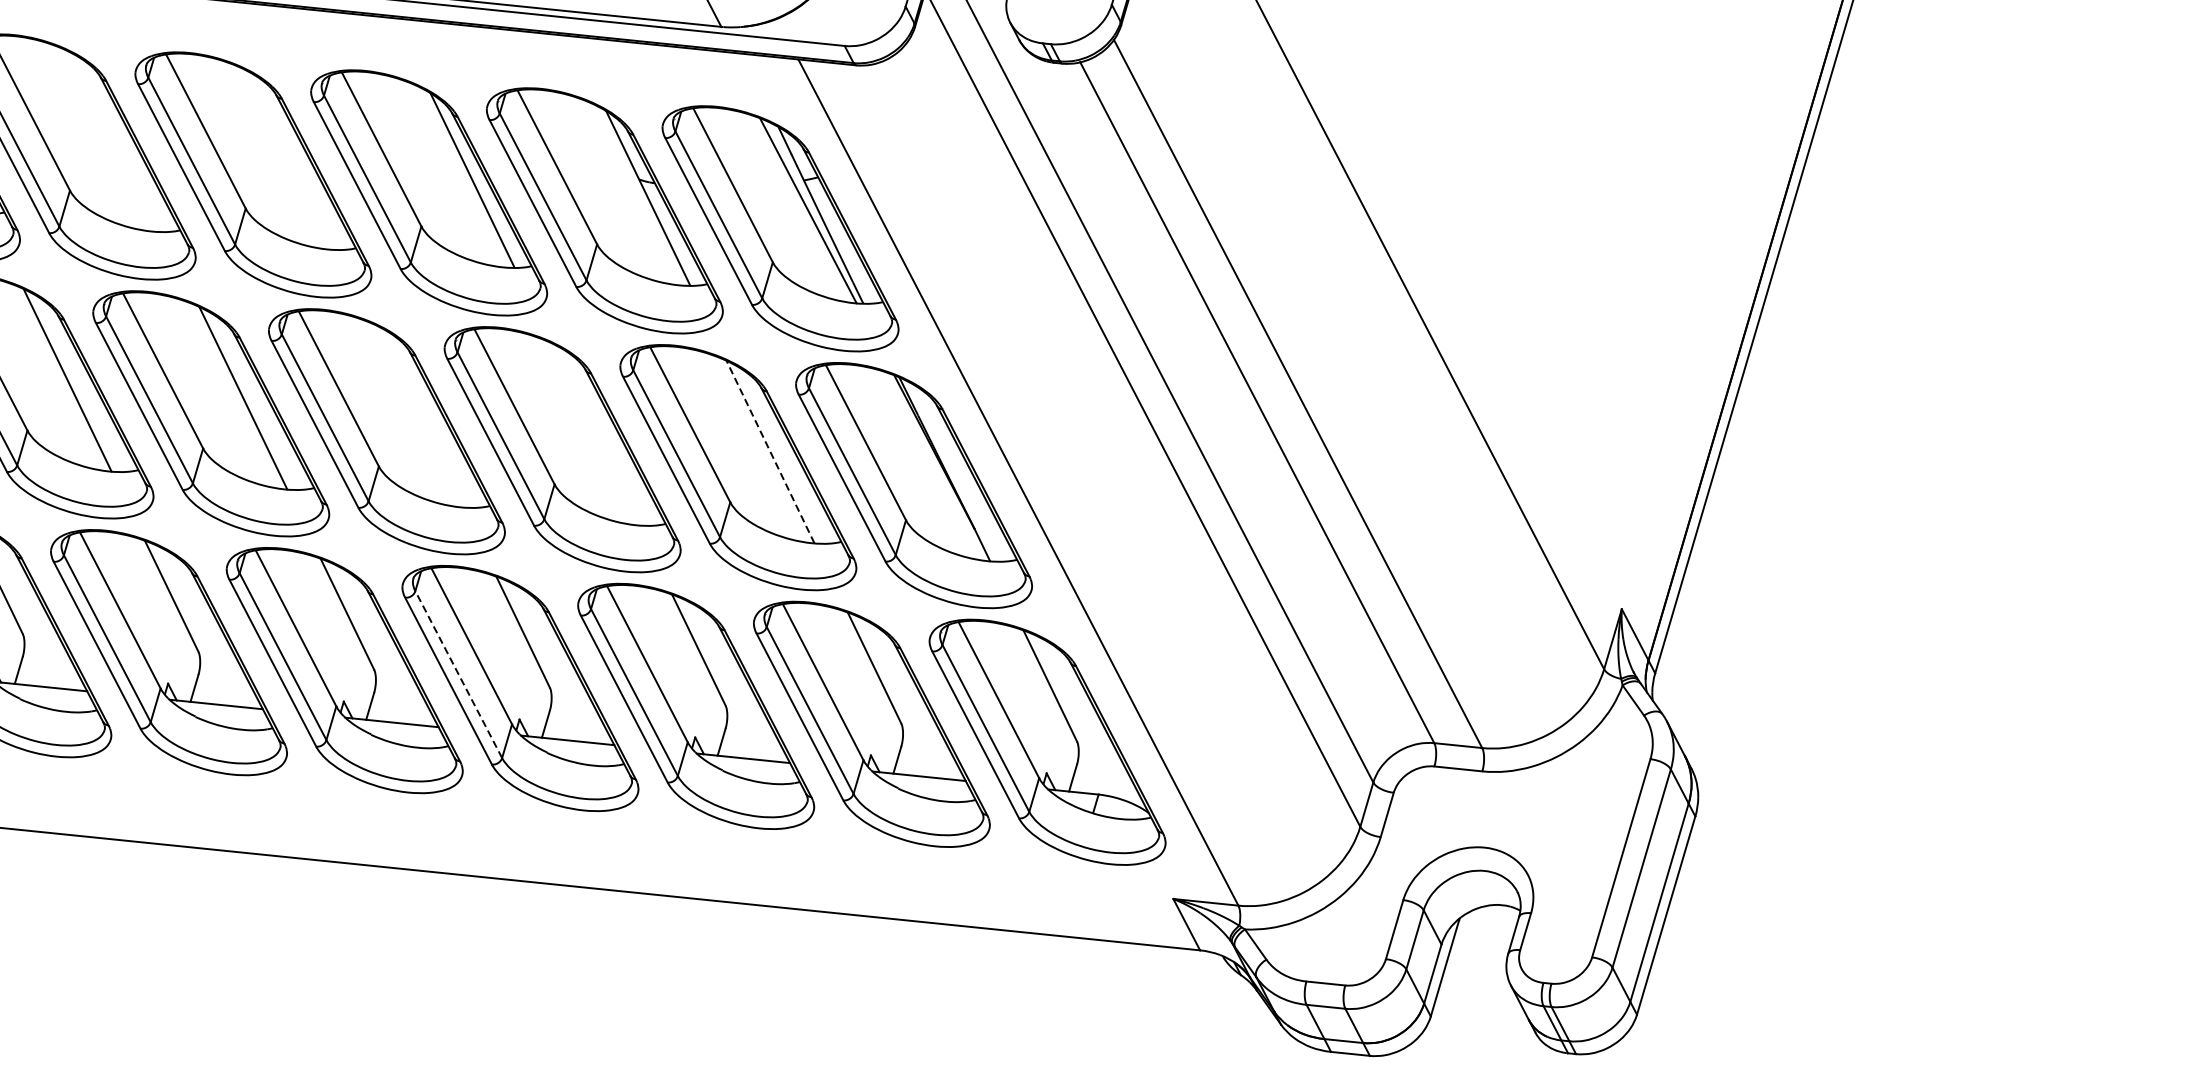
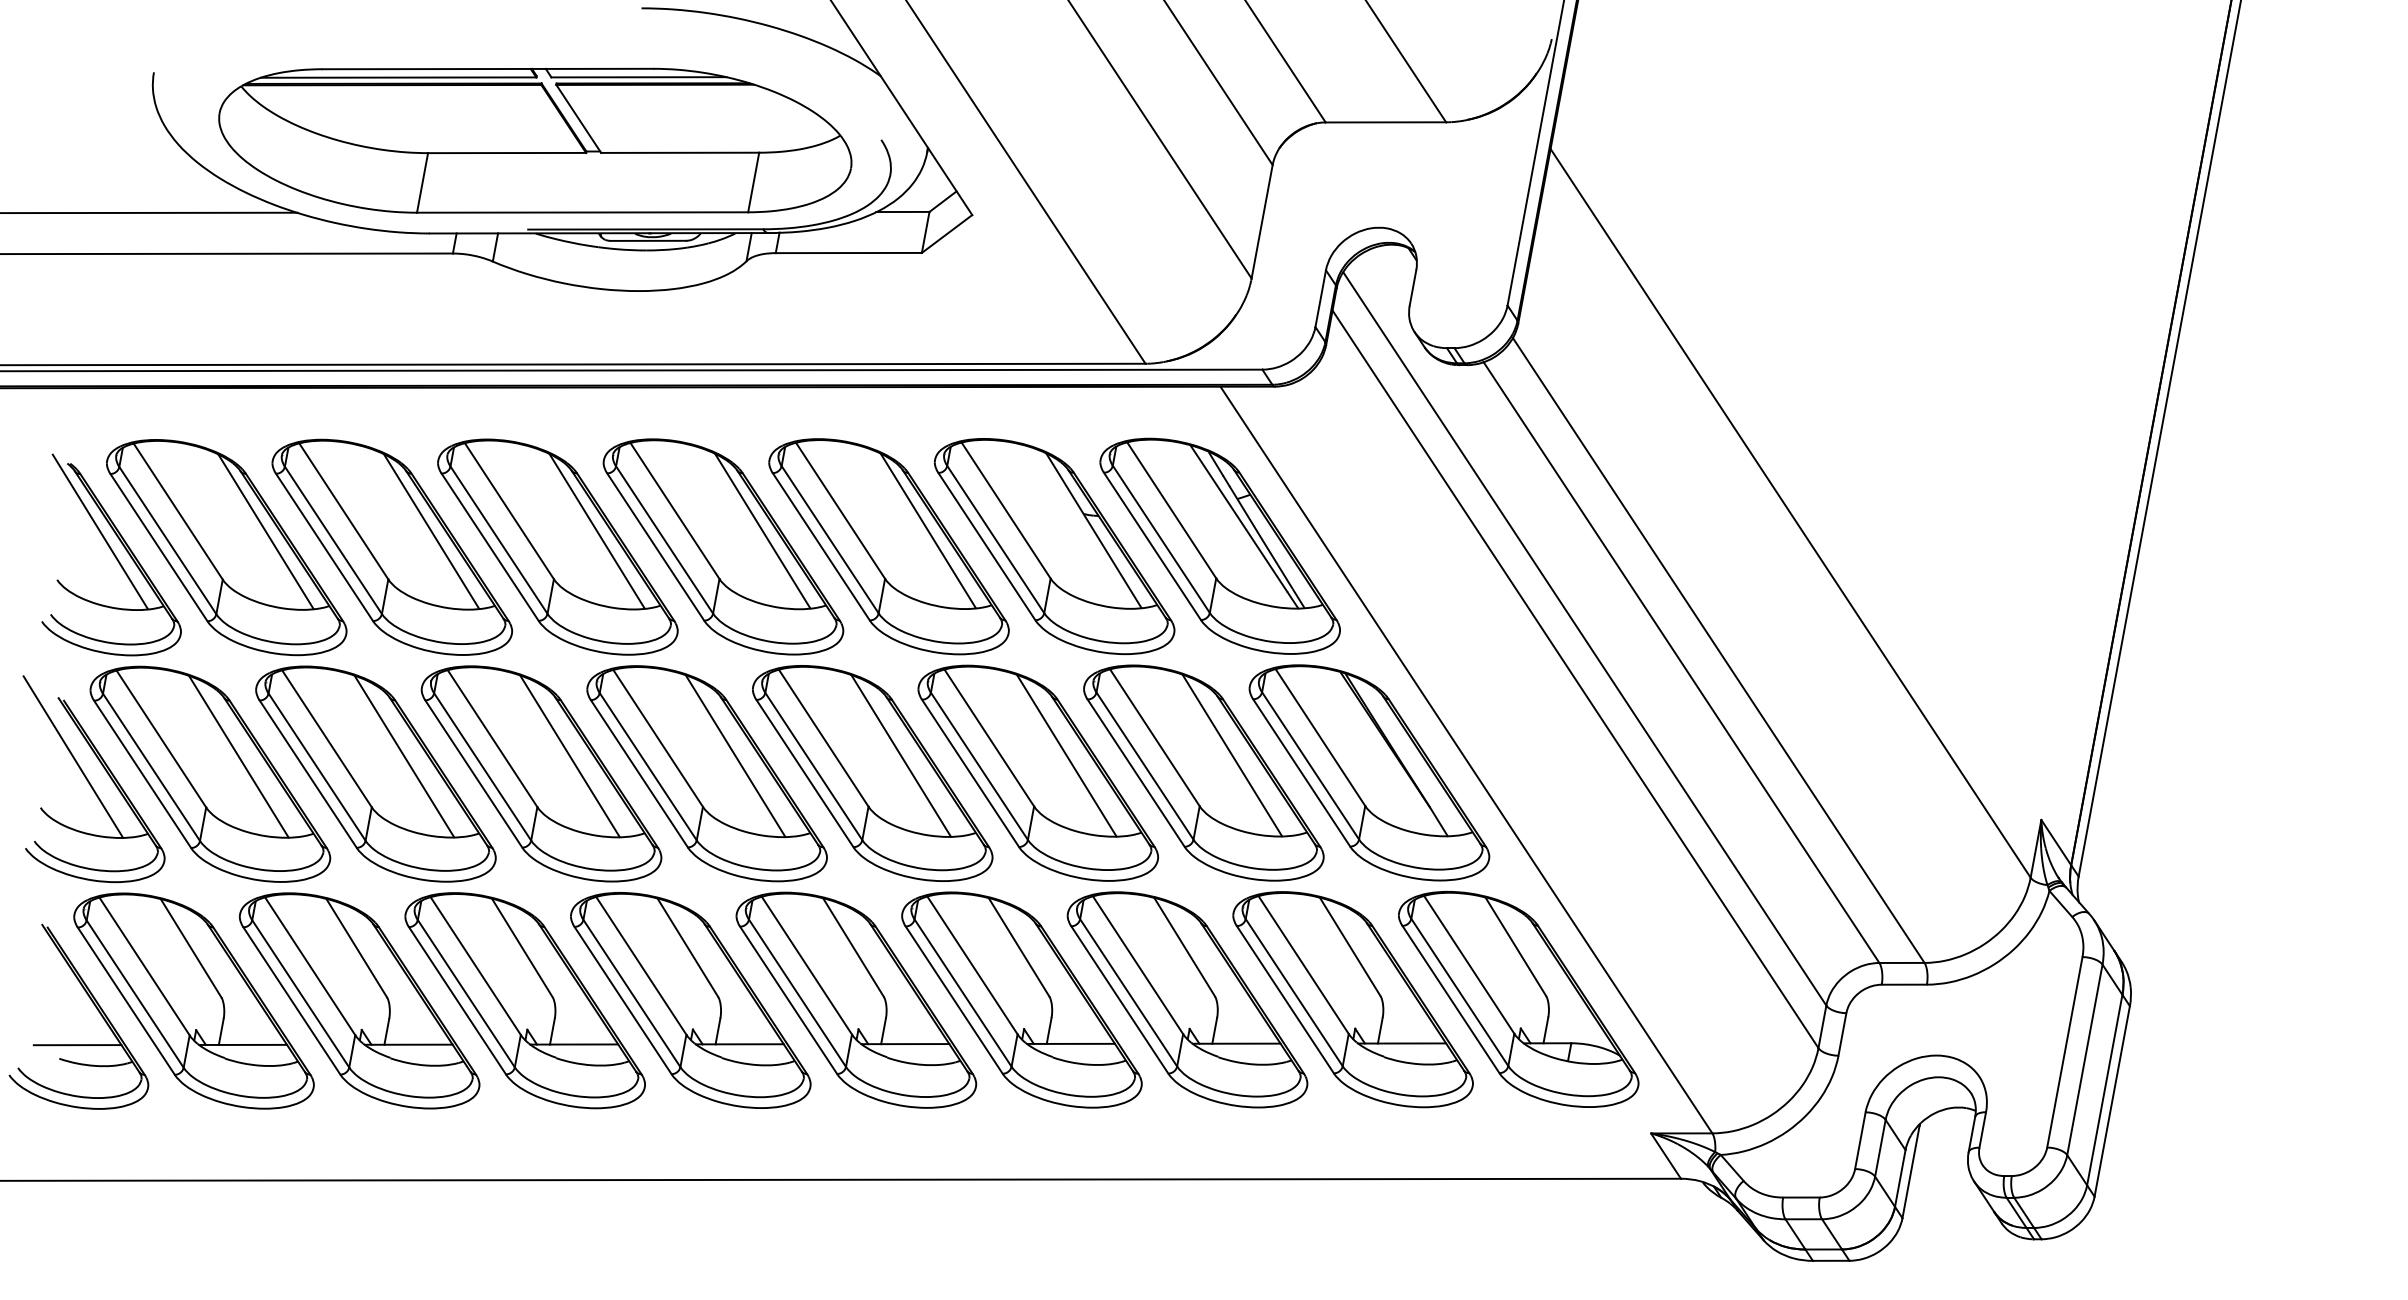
line: (120, 144) -> (596, 531), added
line: (296, 161) -> (762, 530), added
line: (418, 415) -> (900, 755), added
line: (594, 433) -> (1066, 755), added
line: (770, 452) -> (1232, 755), dashed -> solid
line: (458, 673) -> (962, 992), dashed -> solid

